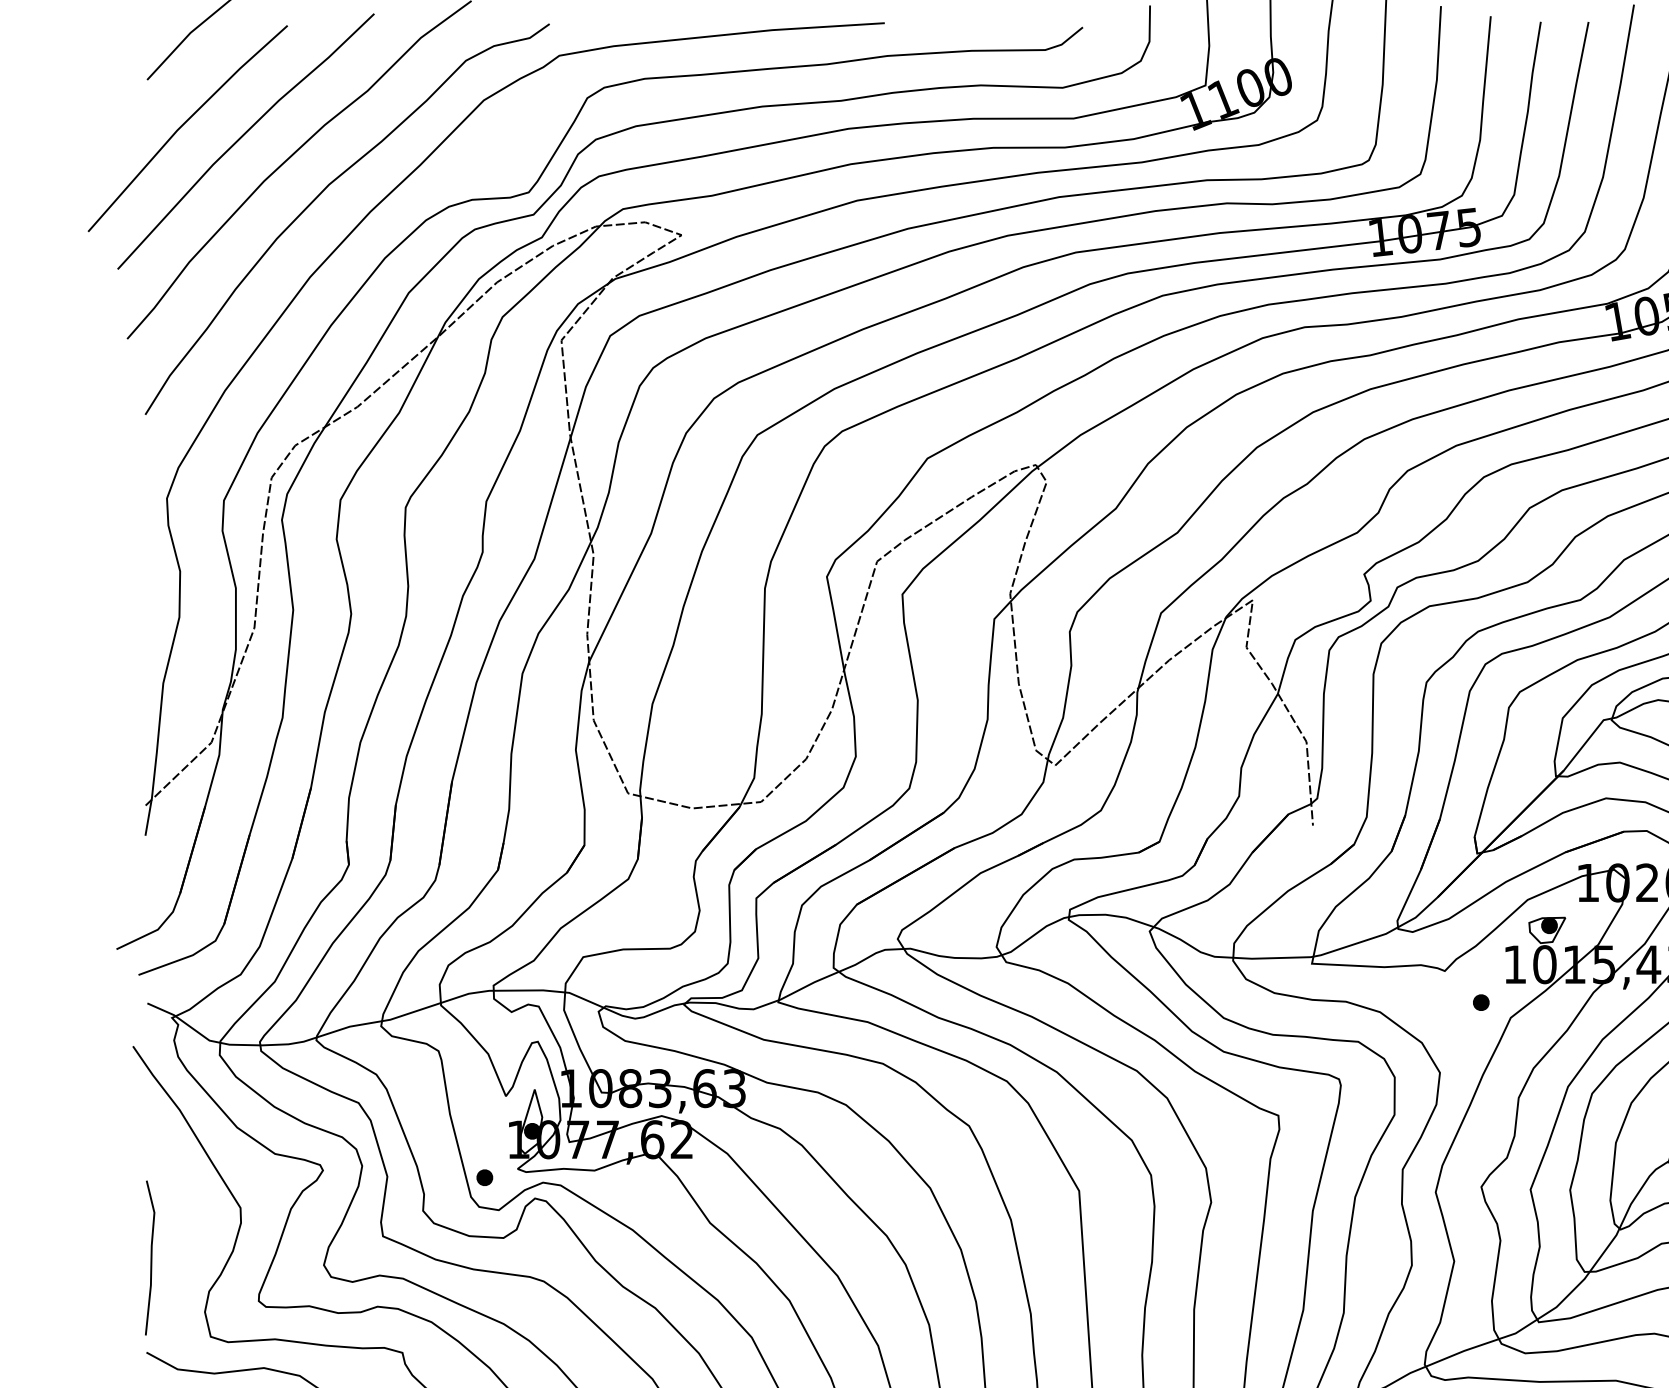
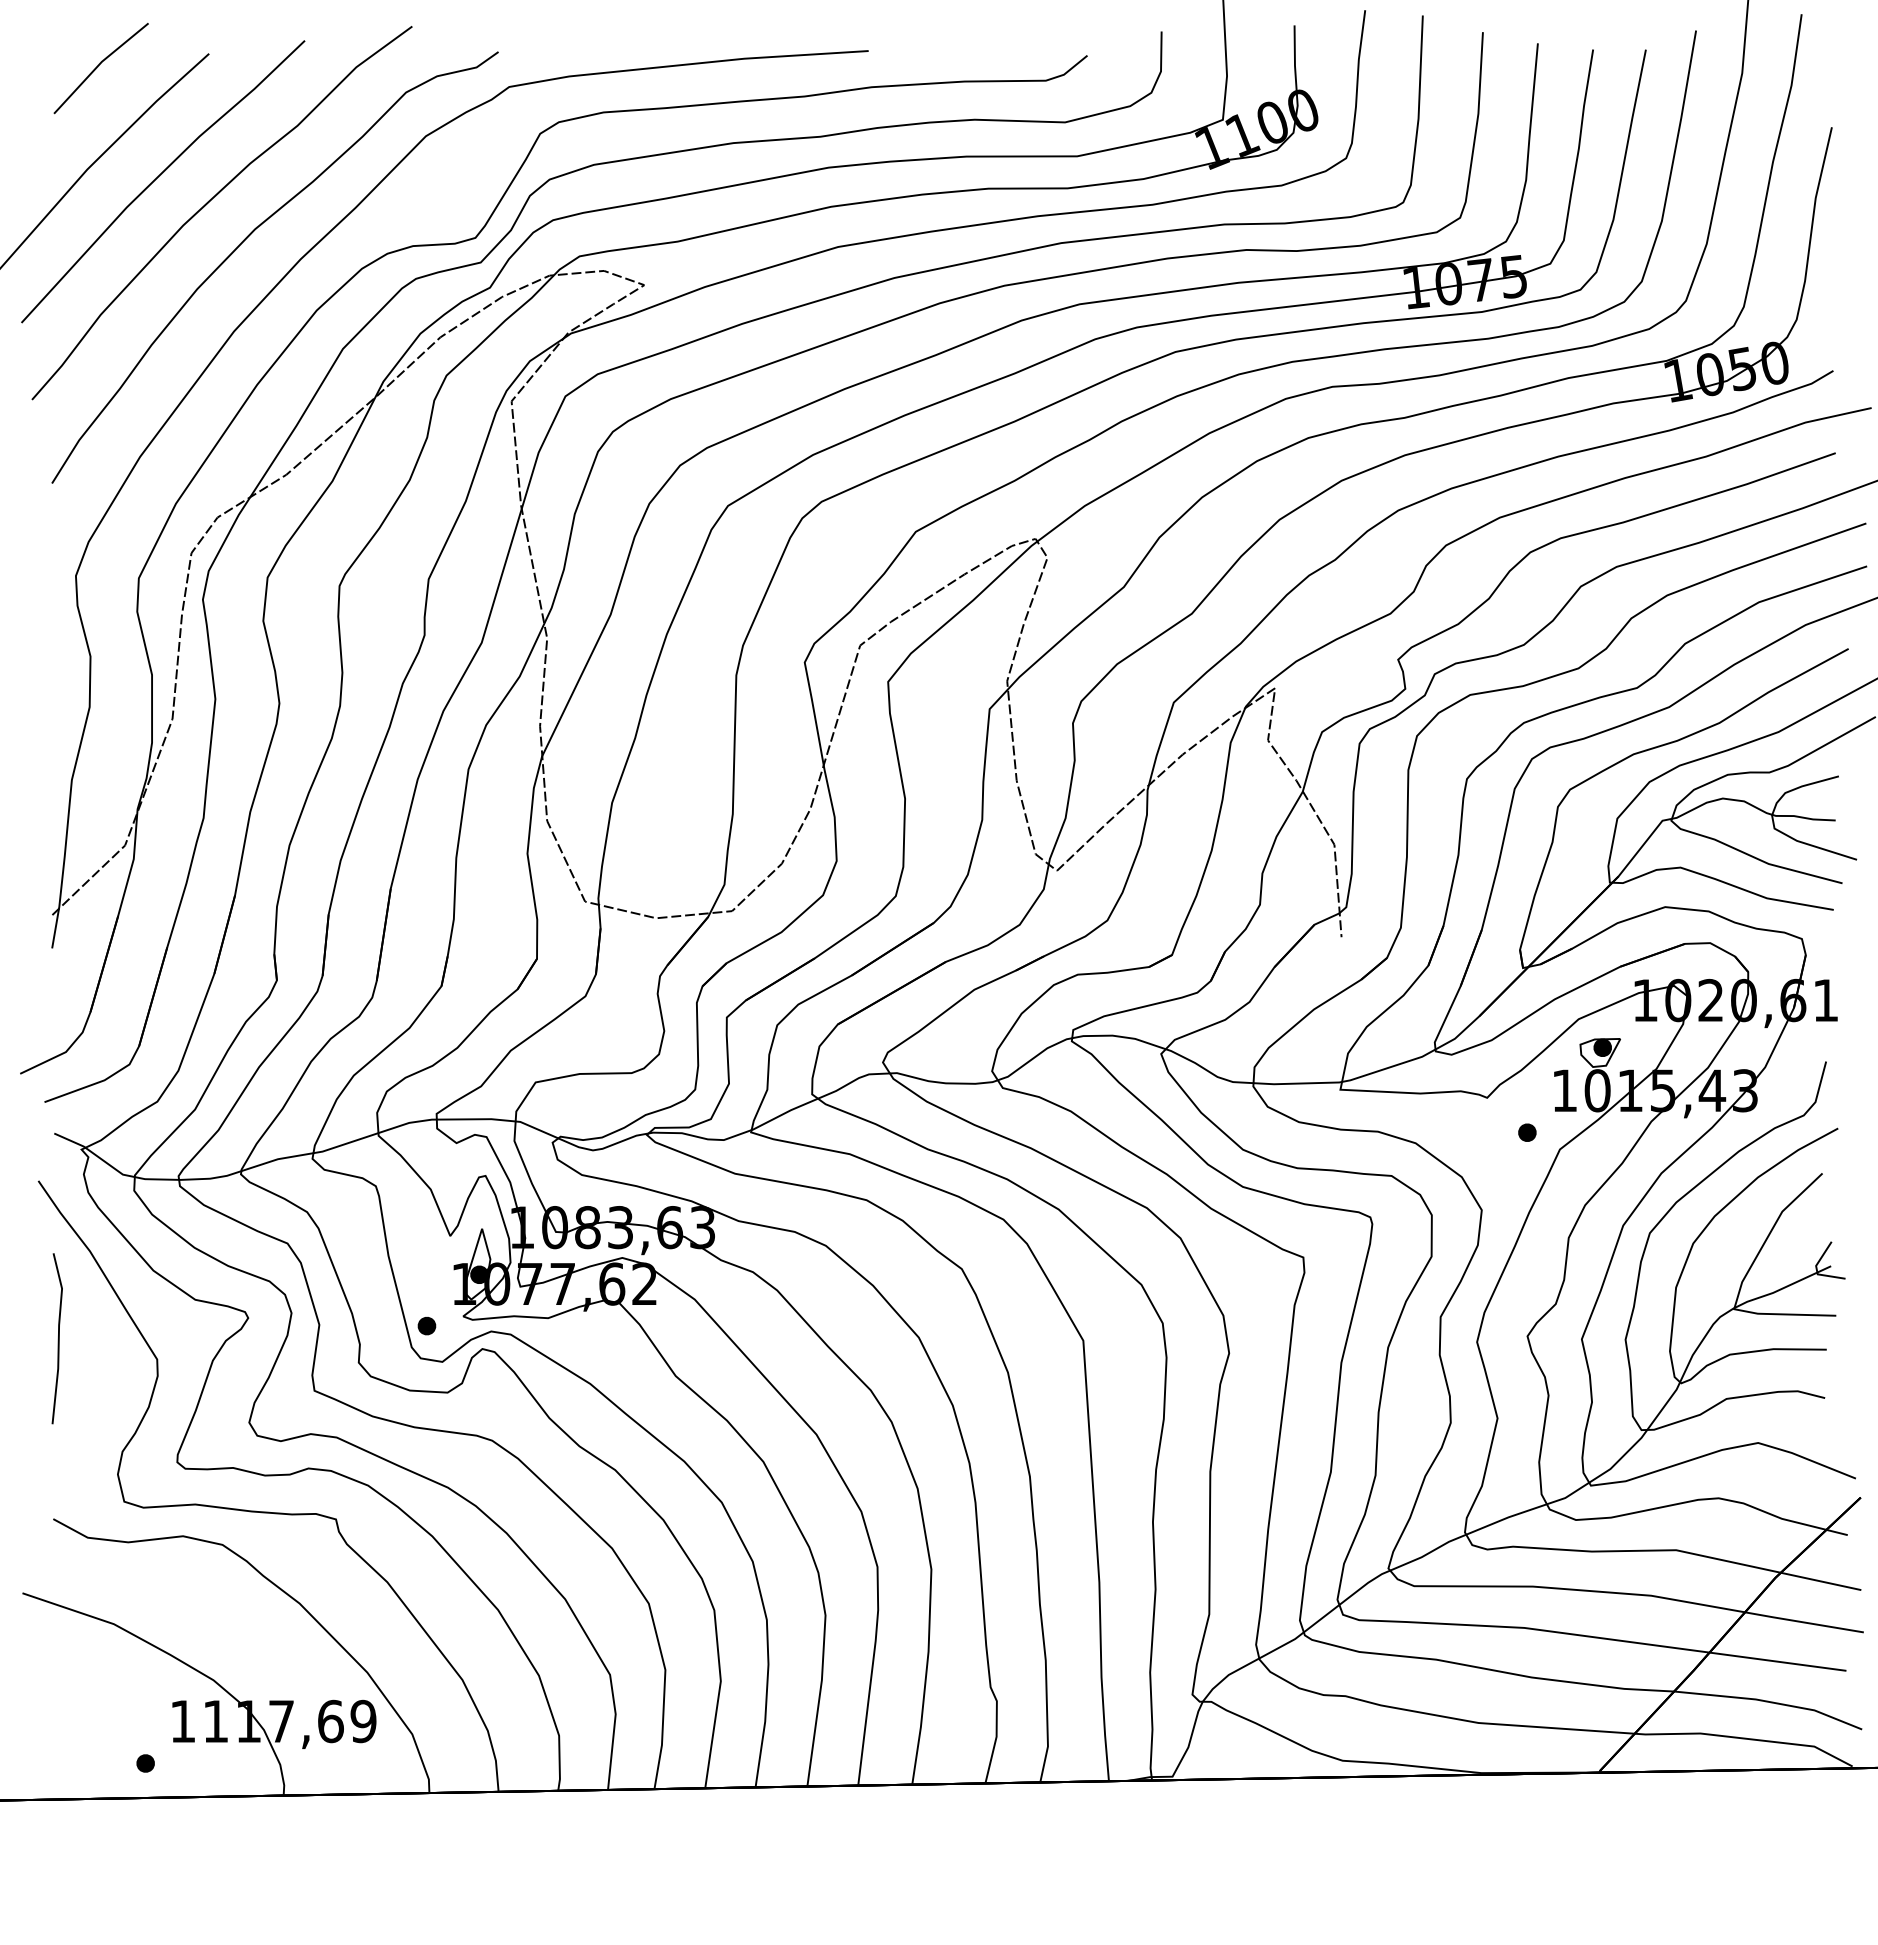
line: (150, 1257) -> (57, 1338), moved

